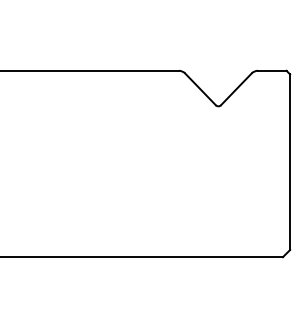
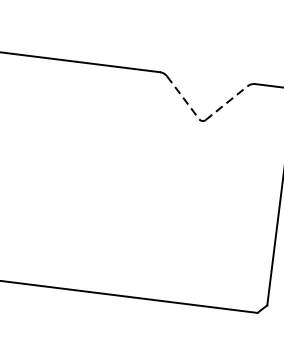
line: (236, 88) -> (226, 102), solid -> dashed
line: (200, 89) -> (183, 98), solid -> dashed

